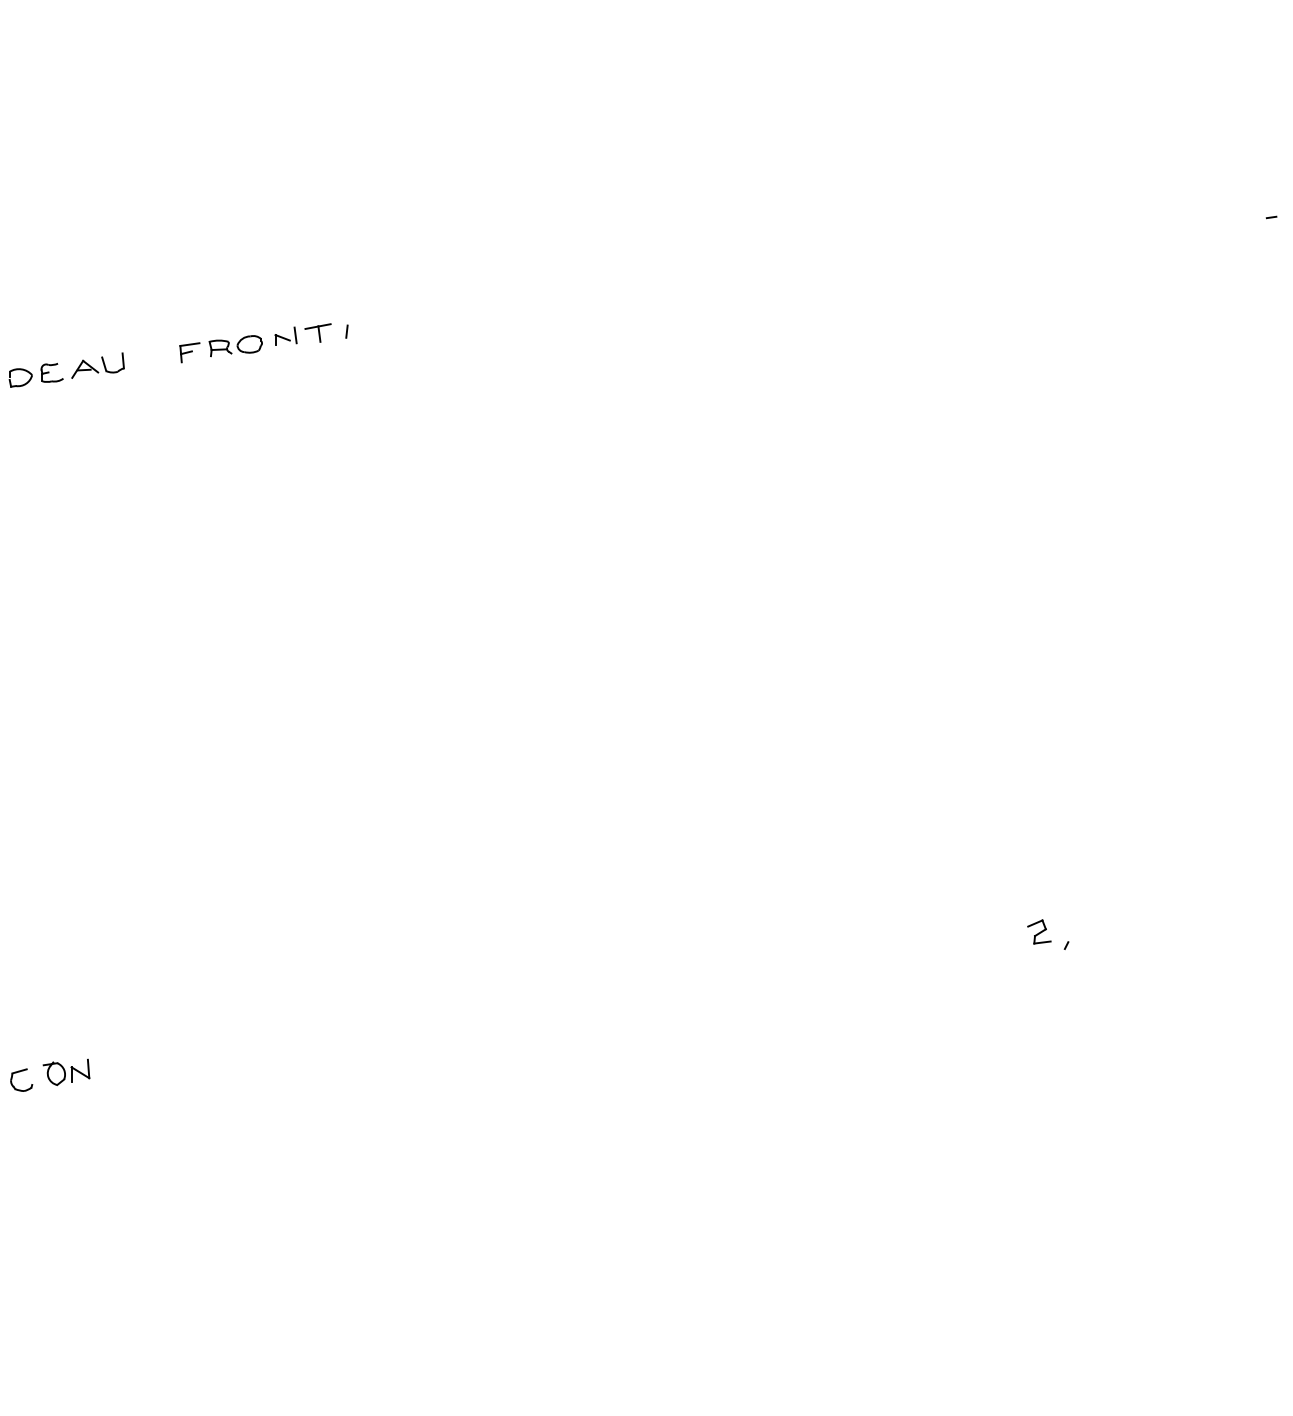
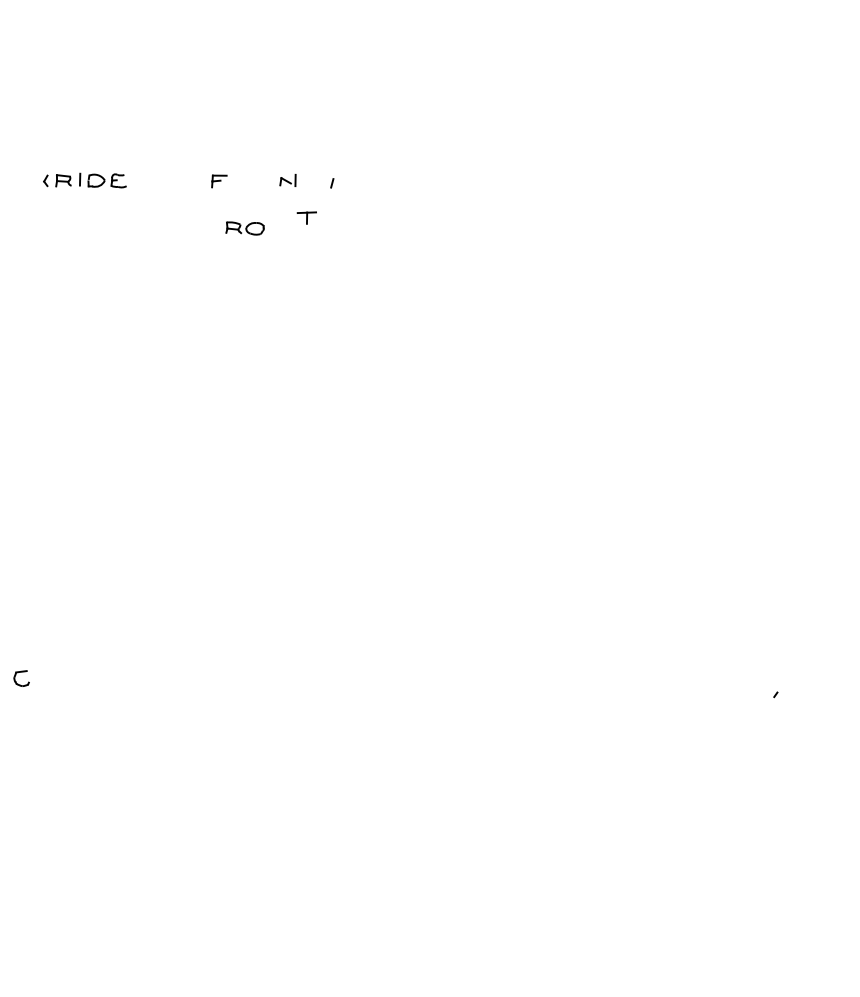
part: (317, 332) -> (305, 216), moved
part: (235, 346) -> (244, 228), moved
part: (97, 365) -> (152, 180), removed
part: (1039, 931) -> (758, 681), removed
part: (66, 1071) -> (54, 676), removed

